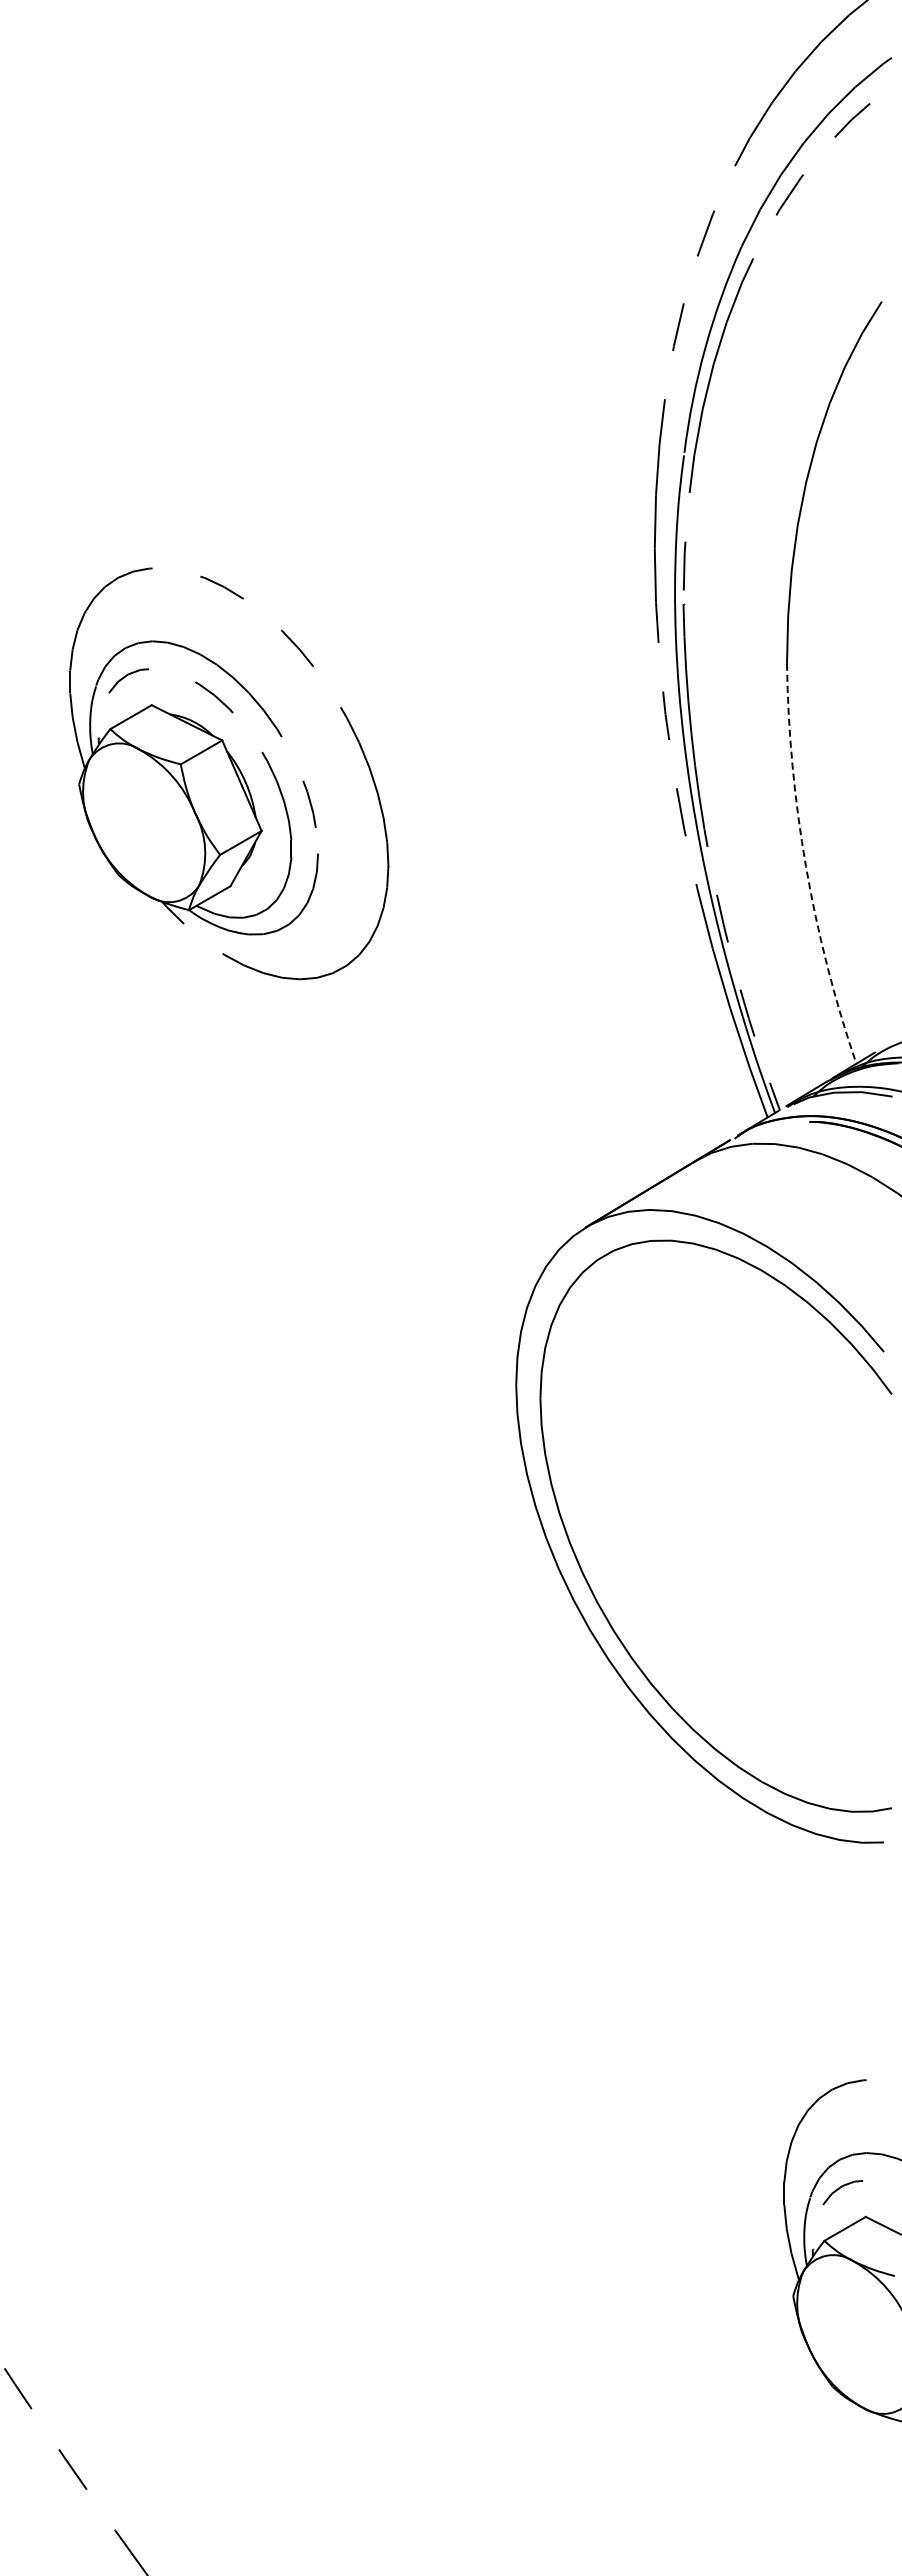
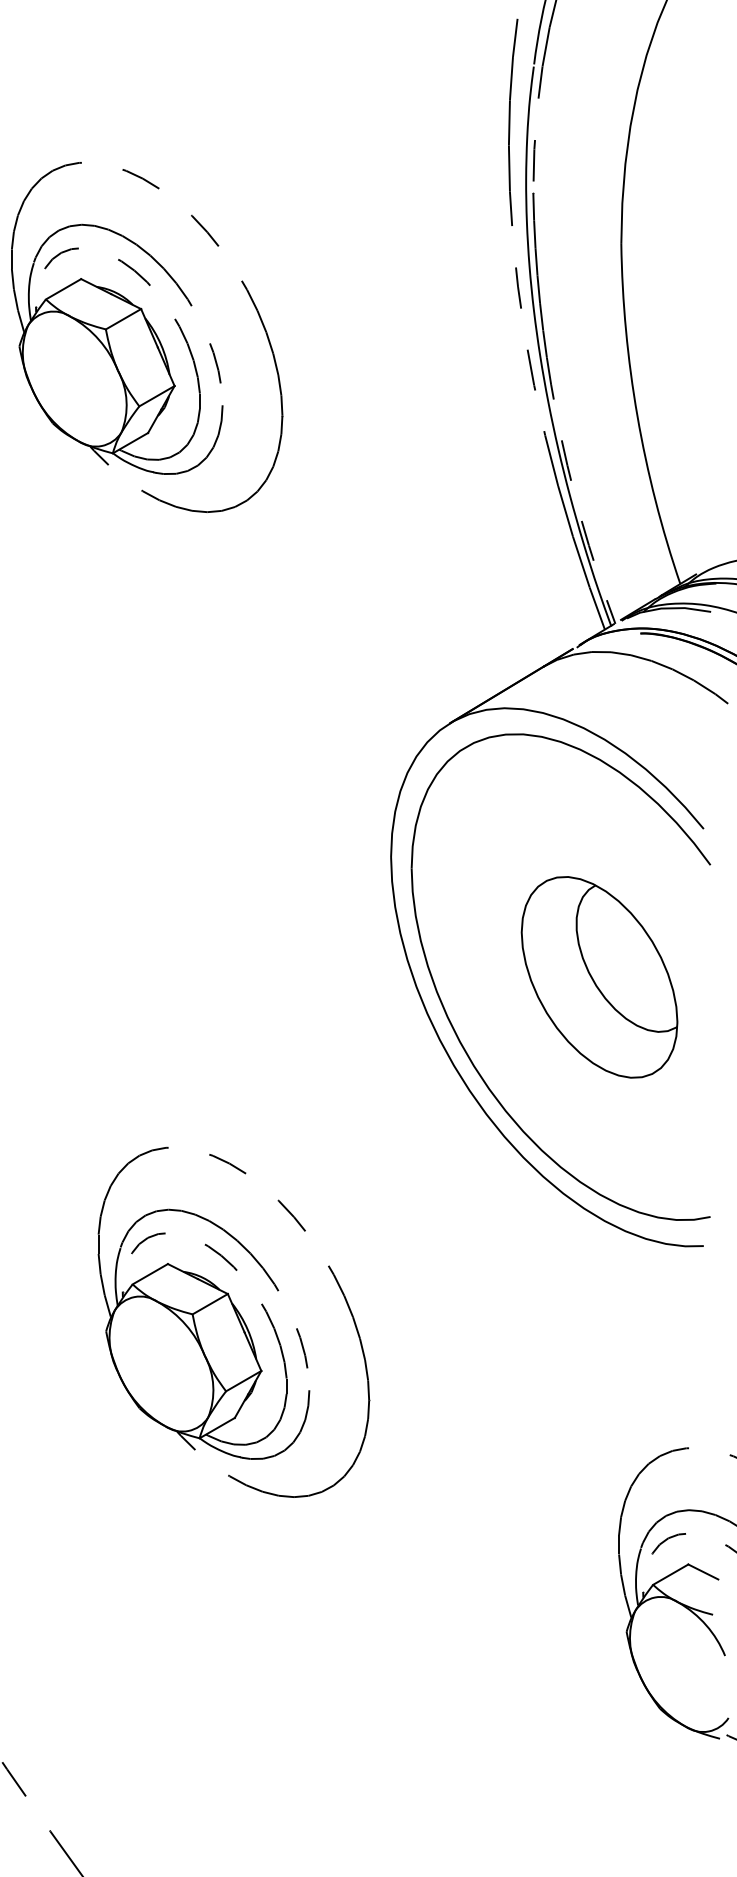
arc: (805, 866) -> (637, 416), dashed -> solid
part: (761, 1526) -> (599, 977), added
part: (331, 1932) -> (234, 1322), added

